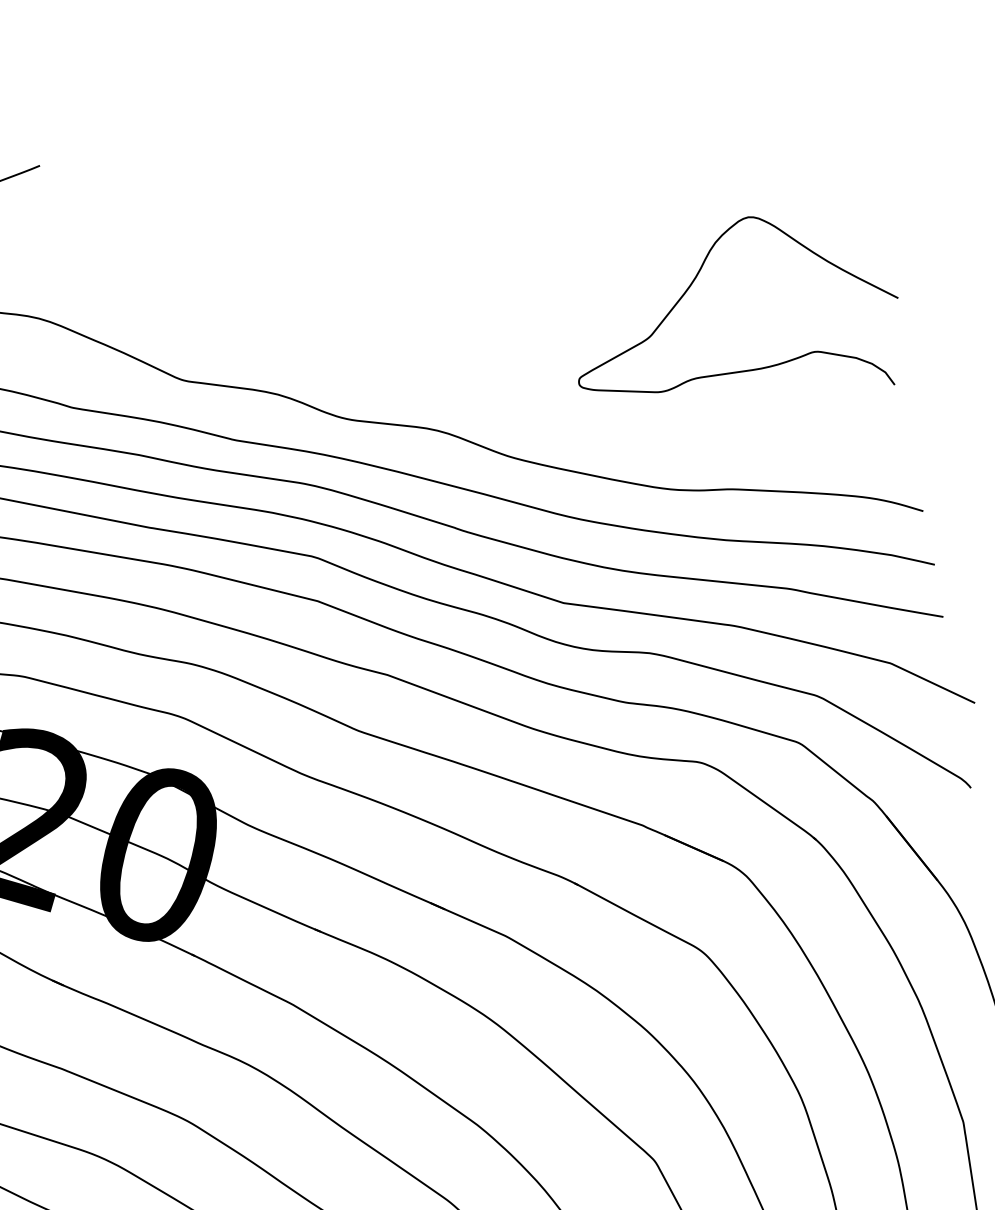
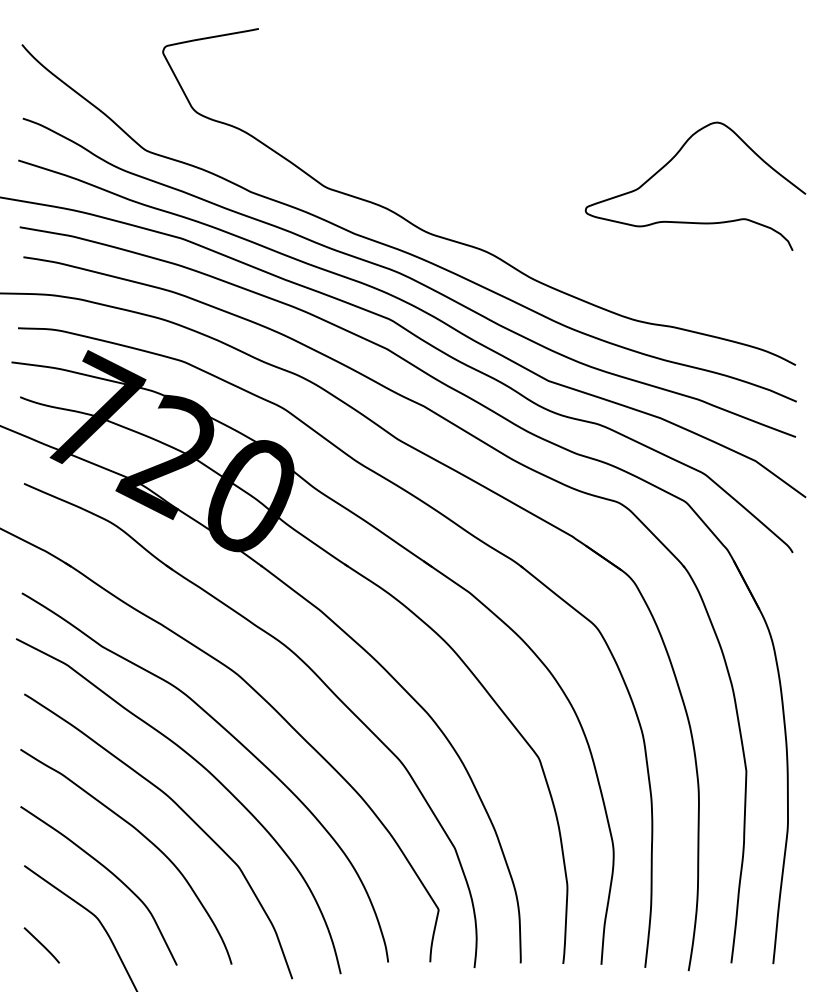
curve: (691, 287) -> (671, 161), moved

